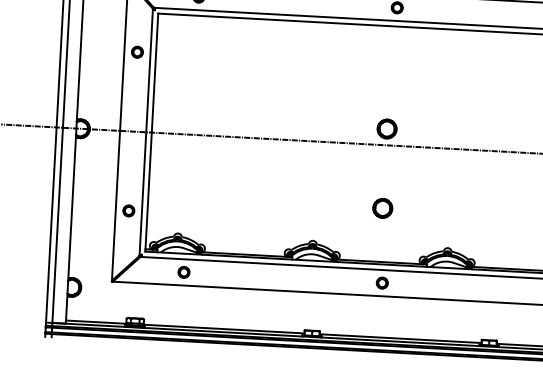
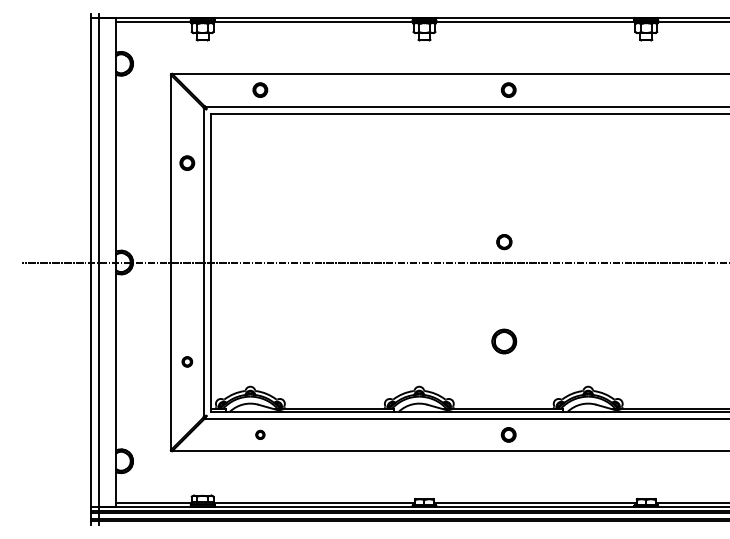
part: (387, 128) -> (504, 241), size x0.6
part: (129, 210) -> (187, 361), size x0.7
part: (184, 272) -> (260, 434), size x0.6

